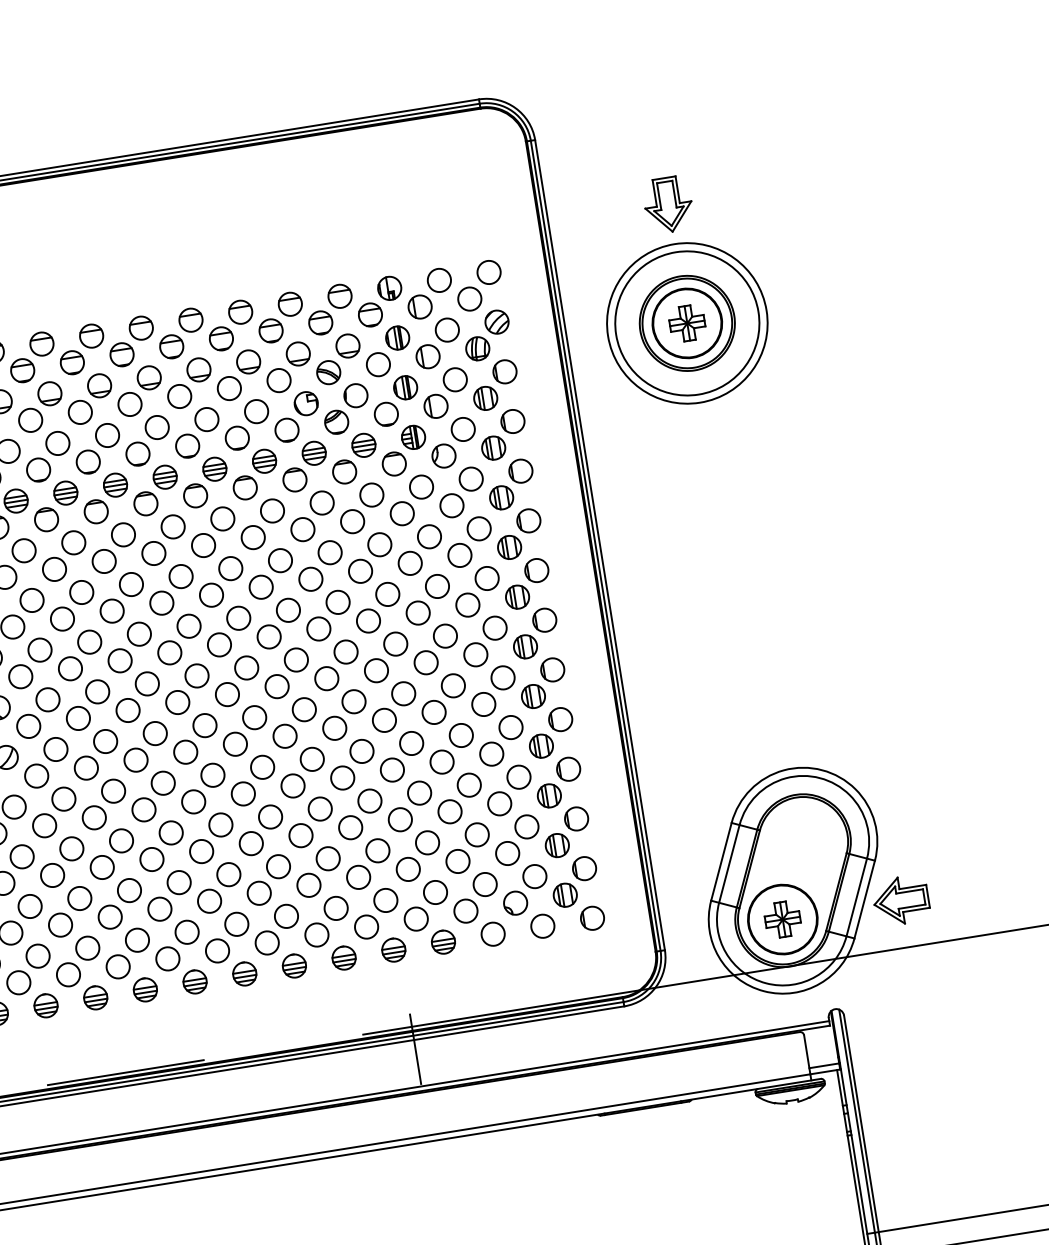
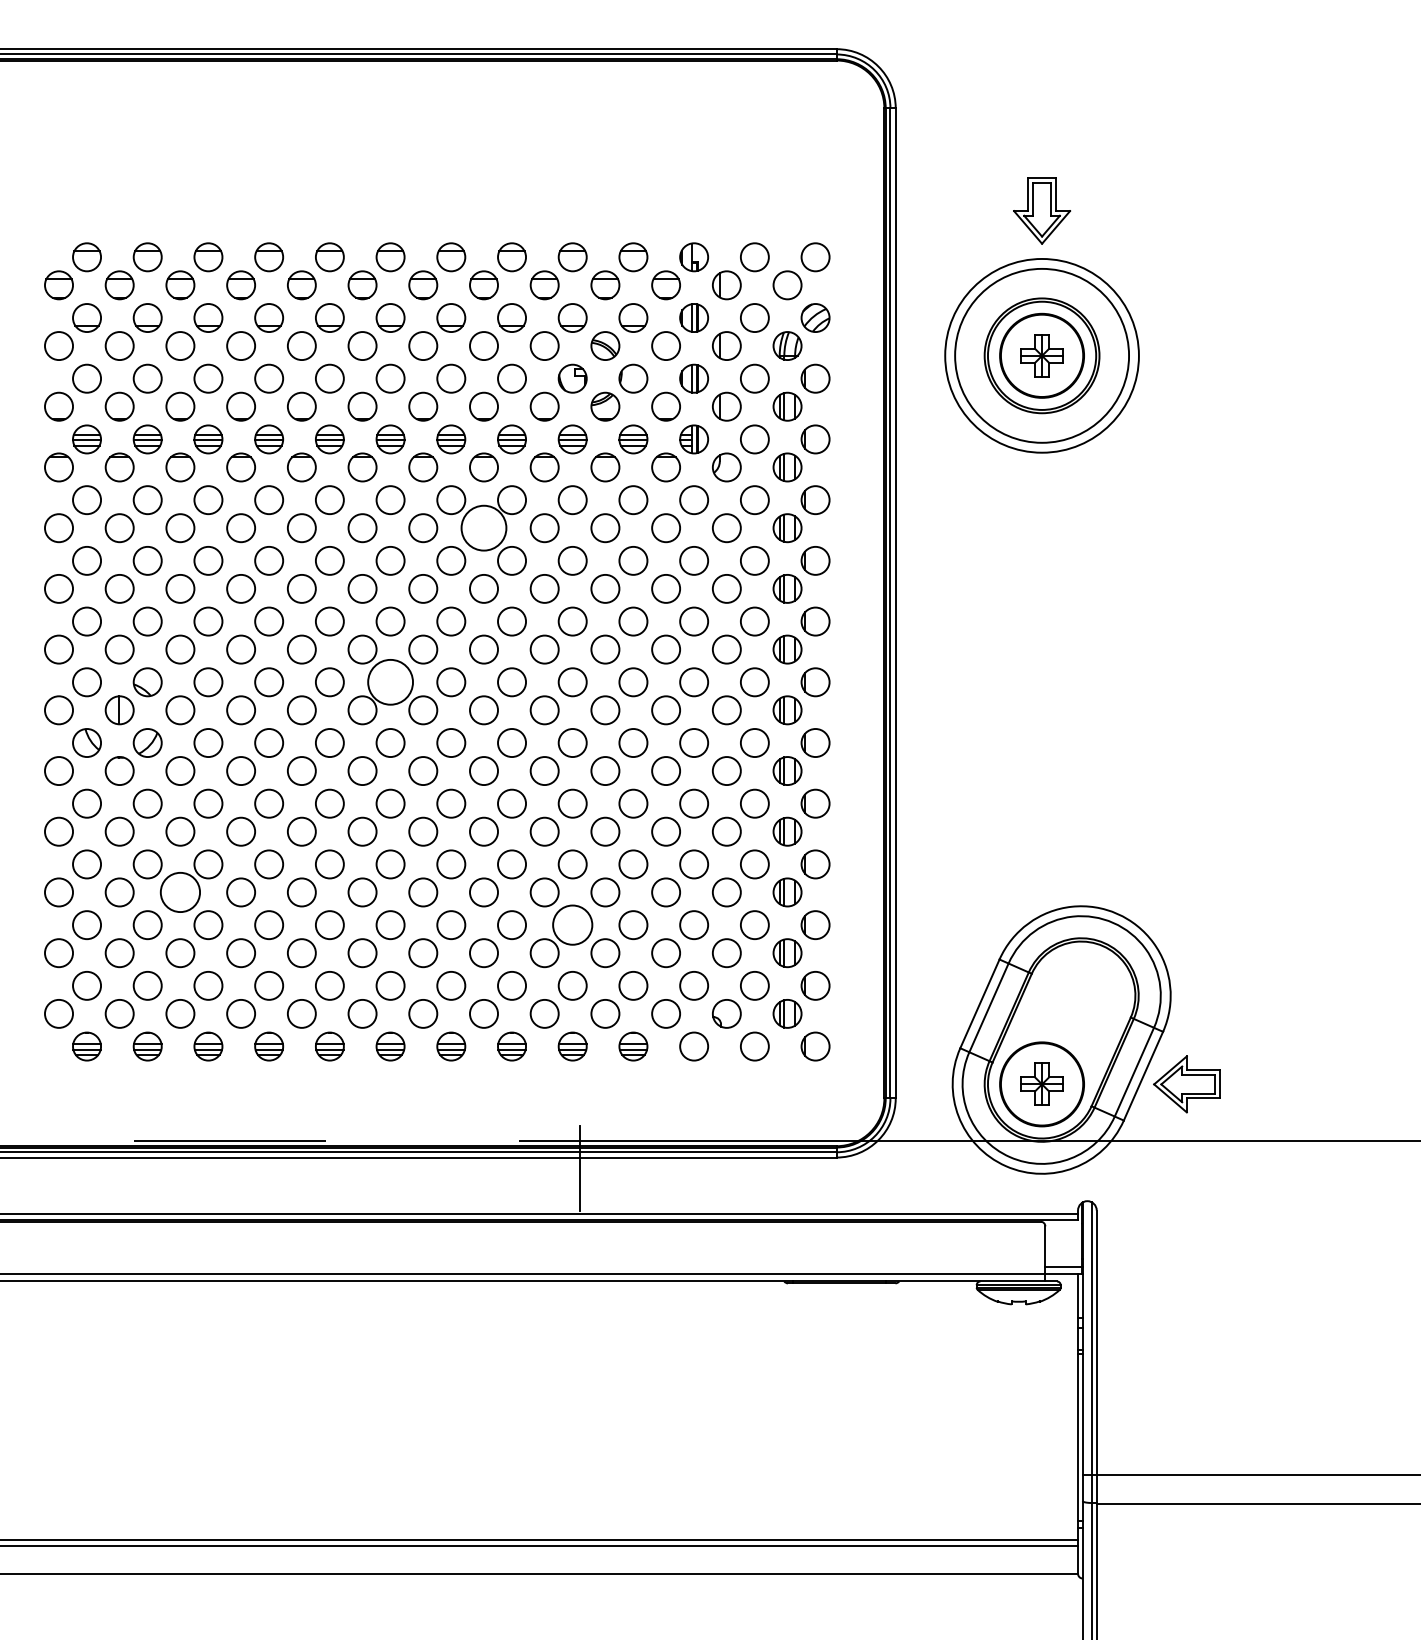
circle: (252, 537) -> (483, 528), size x1.6
circle: (196, 676) -> (390, 682), size x1.6
circle: (377, 851) -> (572, 925), size x1.4
circle: (52, 875) -> (180, 892), size x1.4

